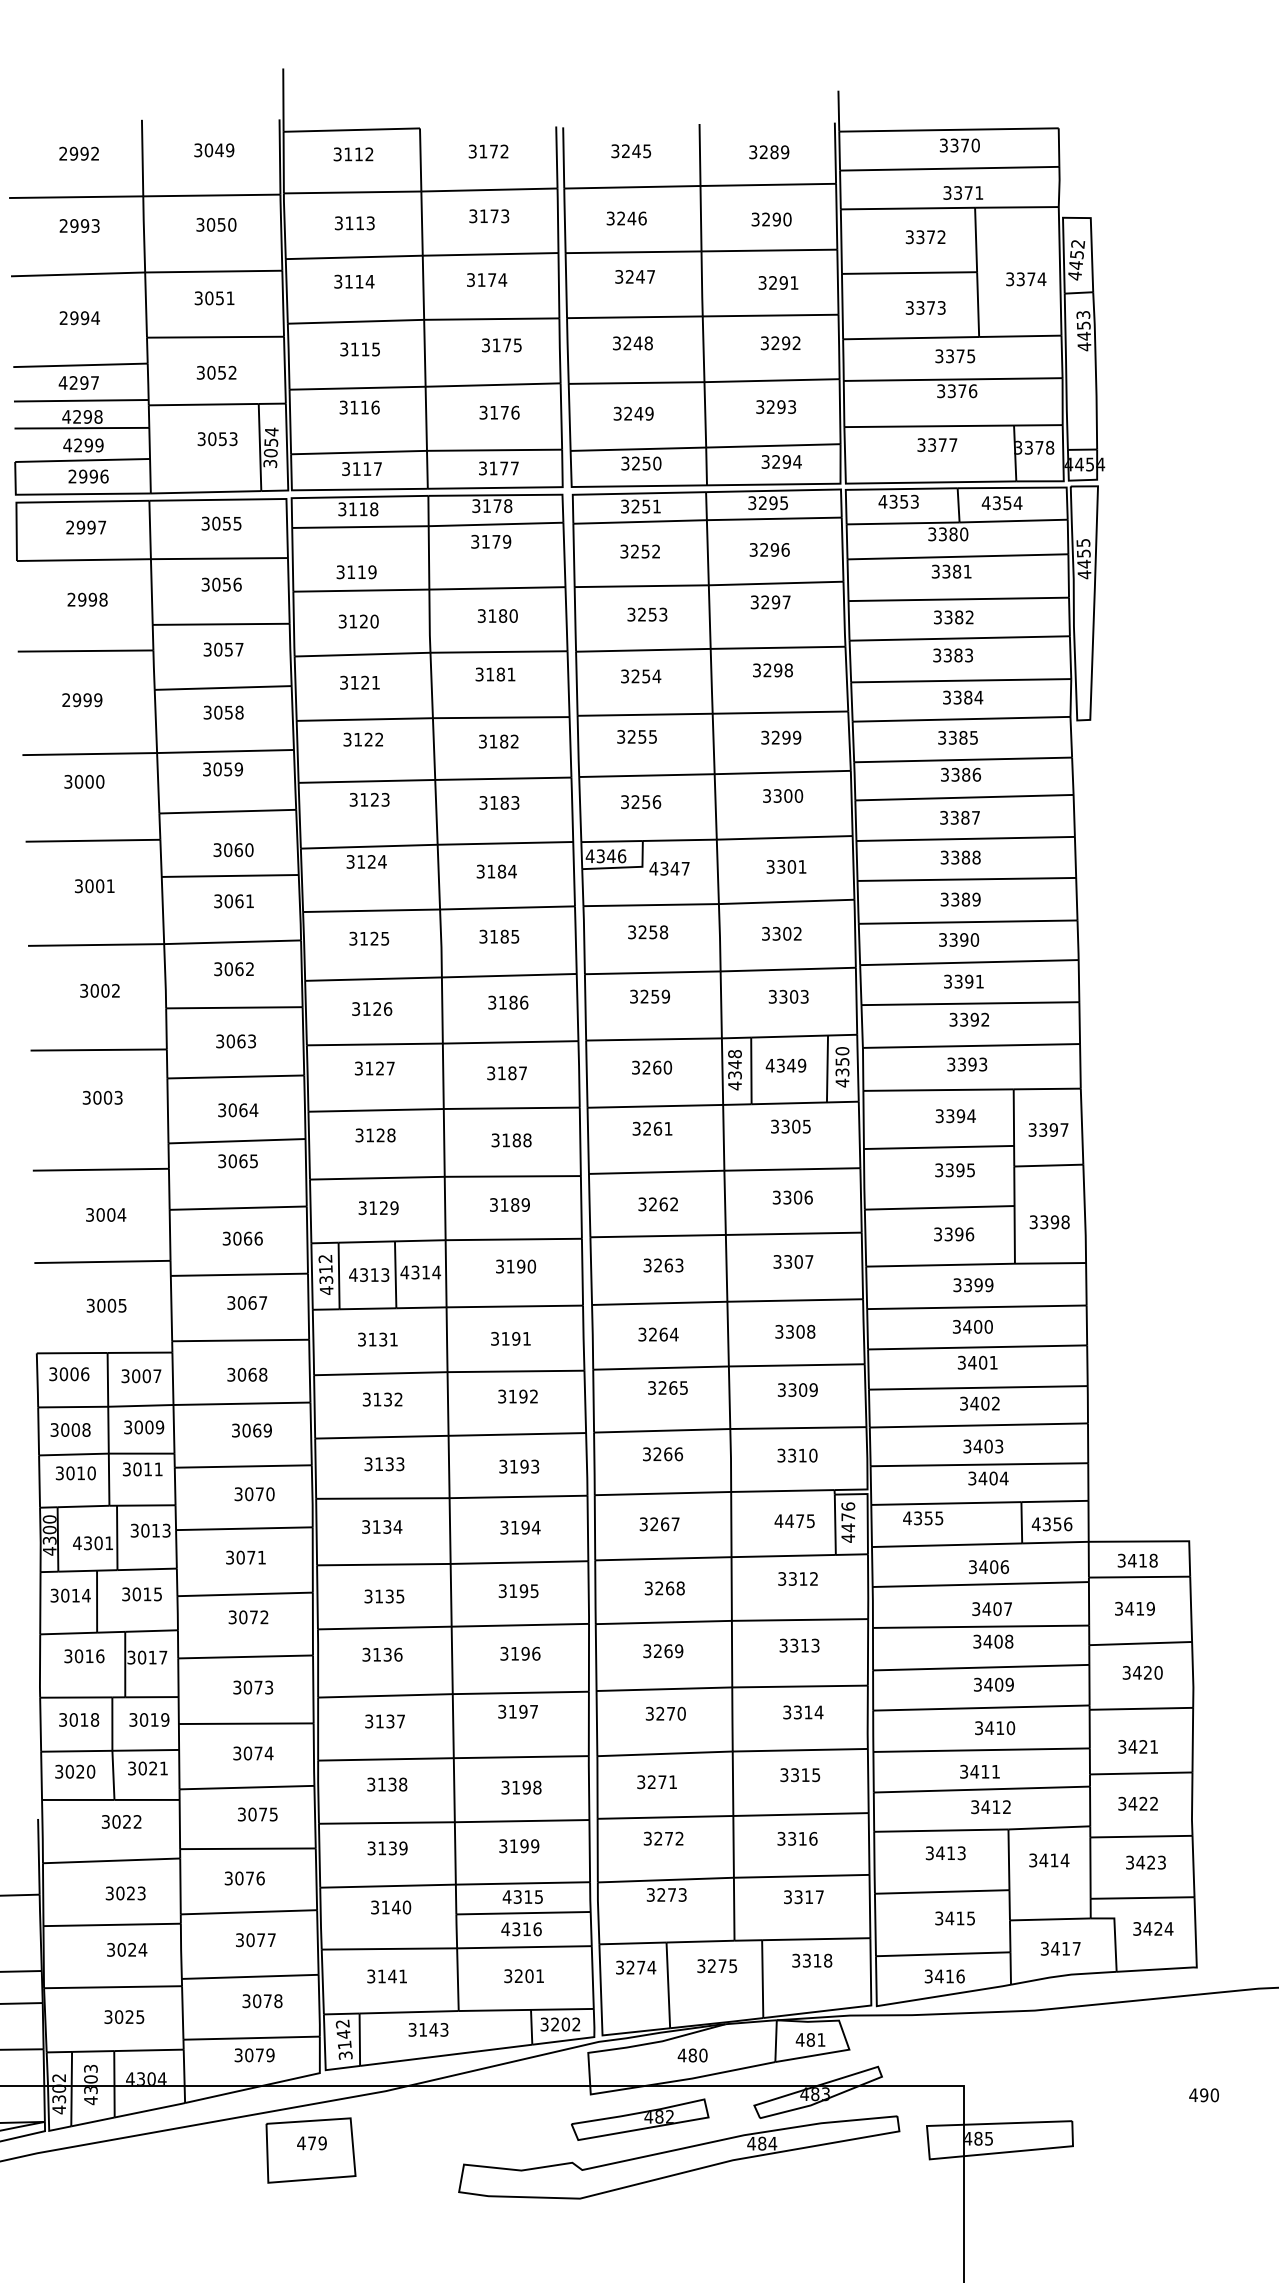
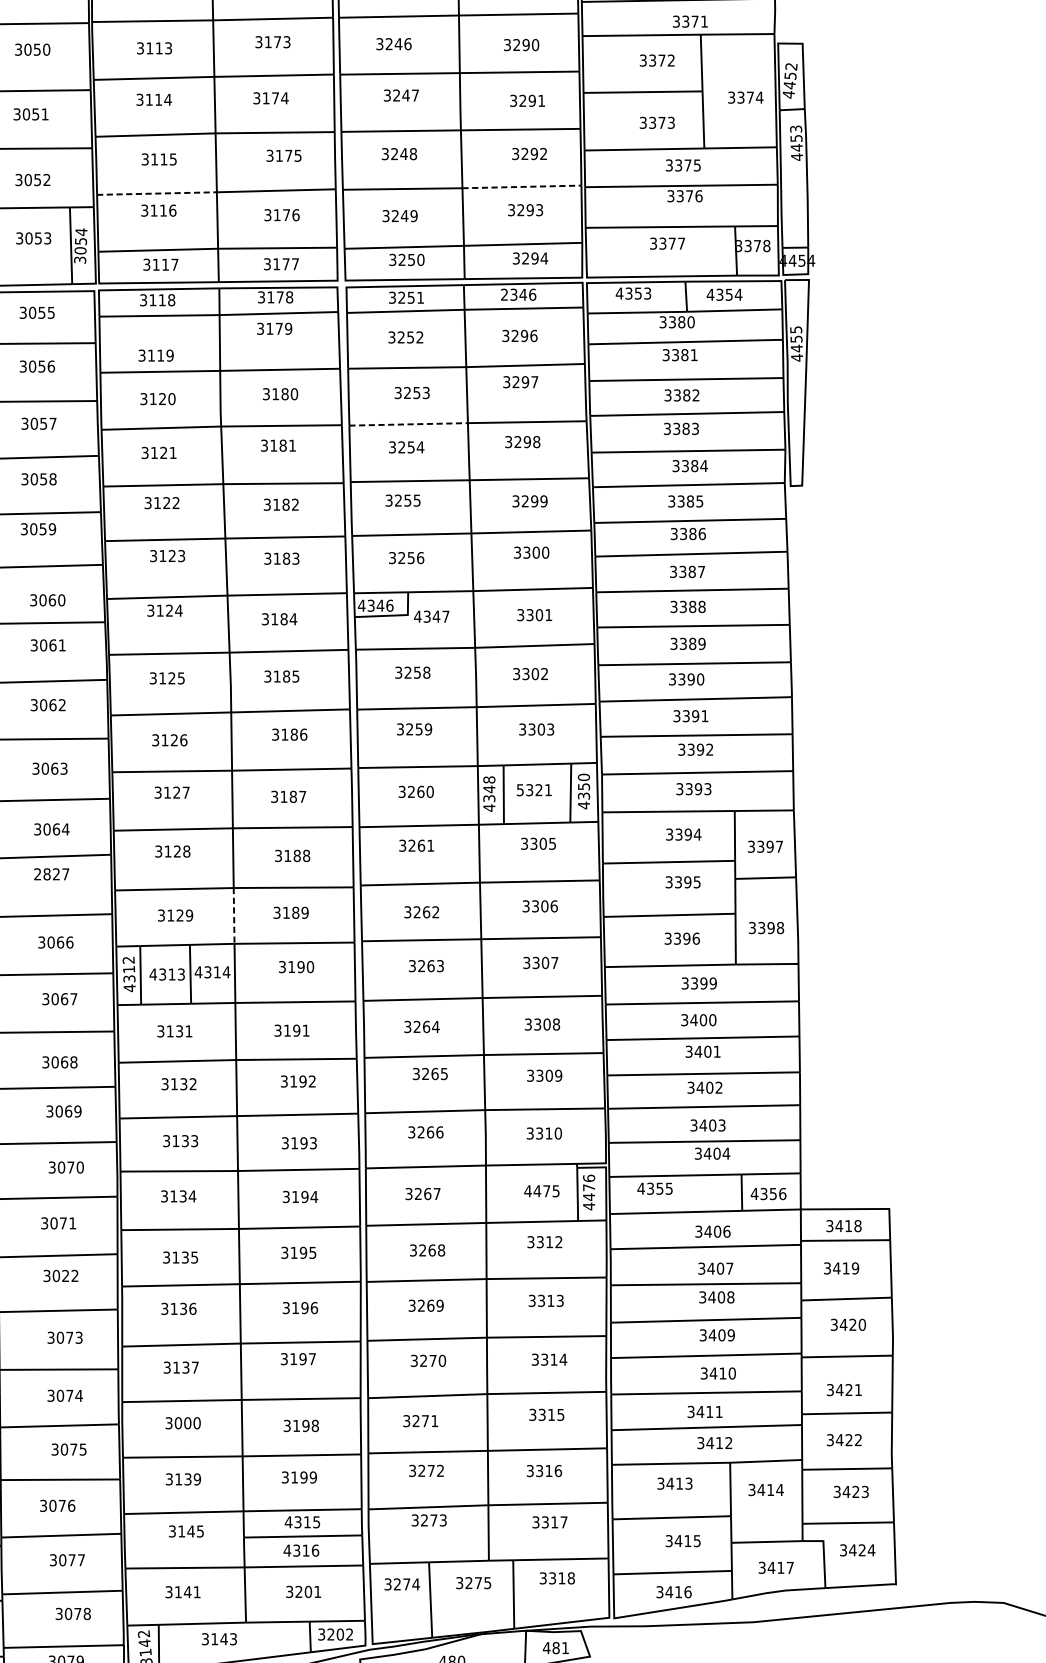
line: (772, 380) -> (522, 186), solid -> dashed
line: (358, 388) -> (157, 193), solid -> dashed
text: (768, 503) -> (518, 295), 3295 -> 2346
line: (643, 650) -> (408, 424), solid -> dashed
text: (785, 1065) -> (533, 789), 4349 -> 5321
text: (237, 1161) -> (51, 874), 3065 -> 2827
line: (445, 1208) -> (234, 915), solid -> dashed
text: (253, 1617) -> (65, 1276), 3072 -> 3022
text: (392, 1784) -> (187, 1423), 3138 -> 3000
text: (406, 1907) -> (200, 1531), 3140 -> 3145

